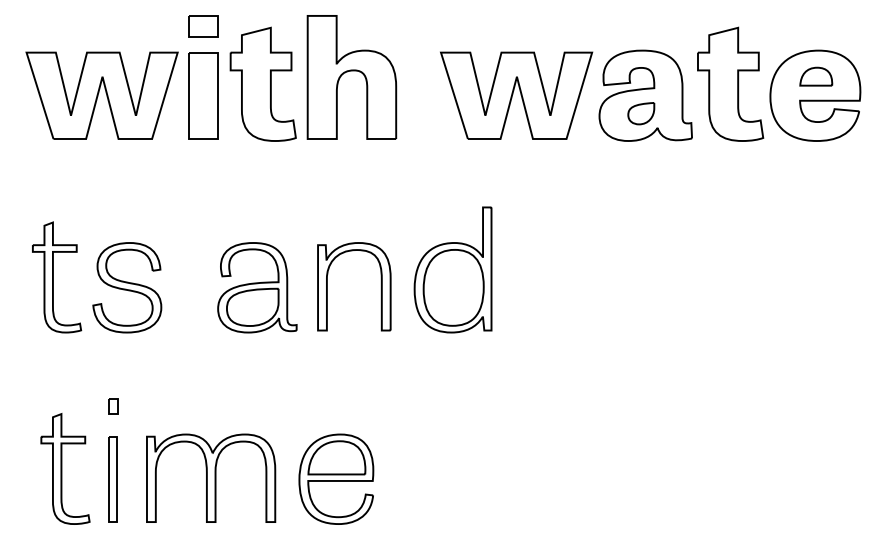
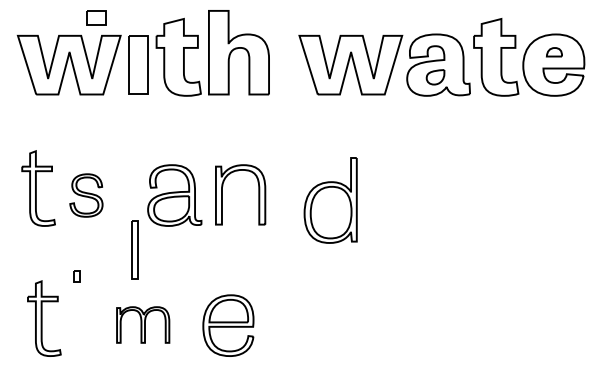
part: (204, 25) -> (96, 17), moved
part: (816, 77) -> (554, 52), size x0.7
part: (452, 270) -> (330, 200), moved
part: (127, 287) -> (86, 195), size x0.7
part: (209, 477) -> (142, 324), size x0.6
part: (112, 479) -> (134, 249), moved

